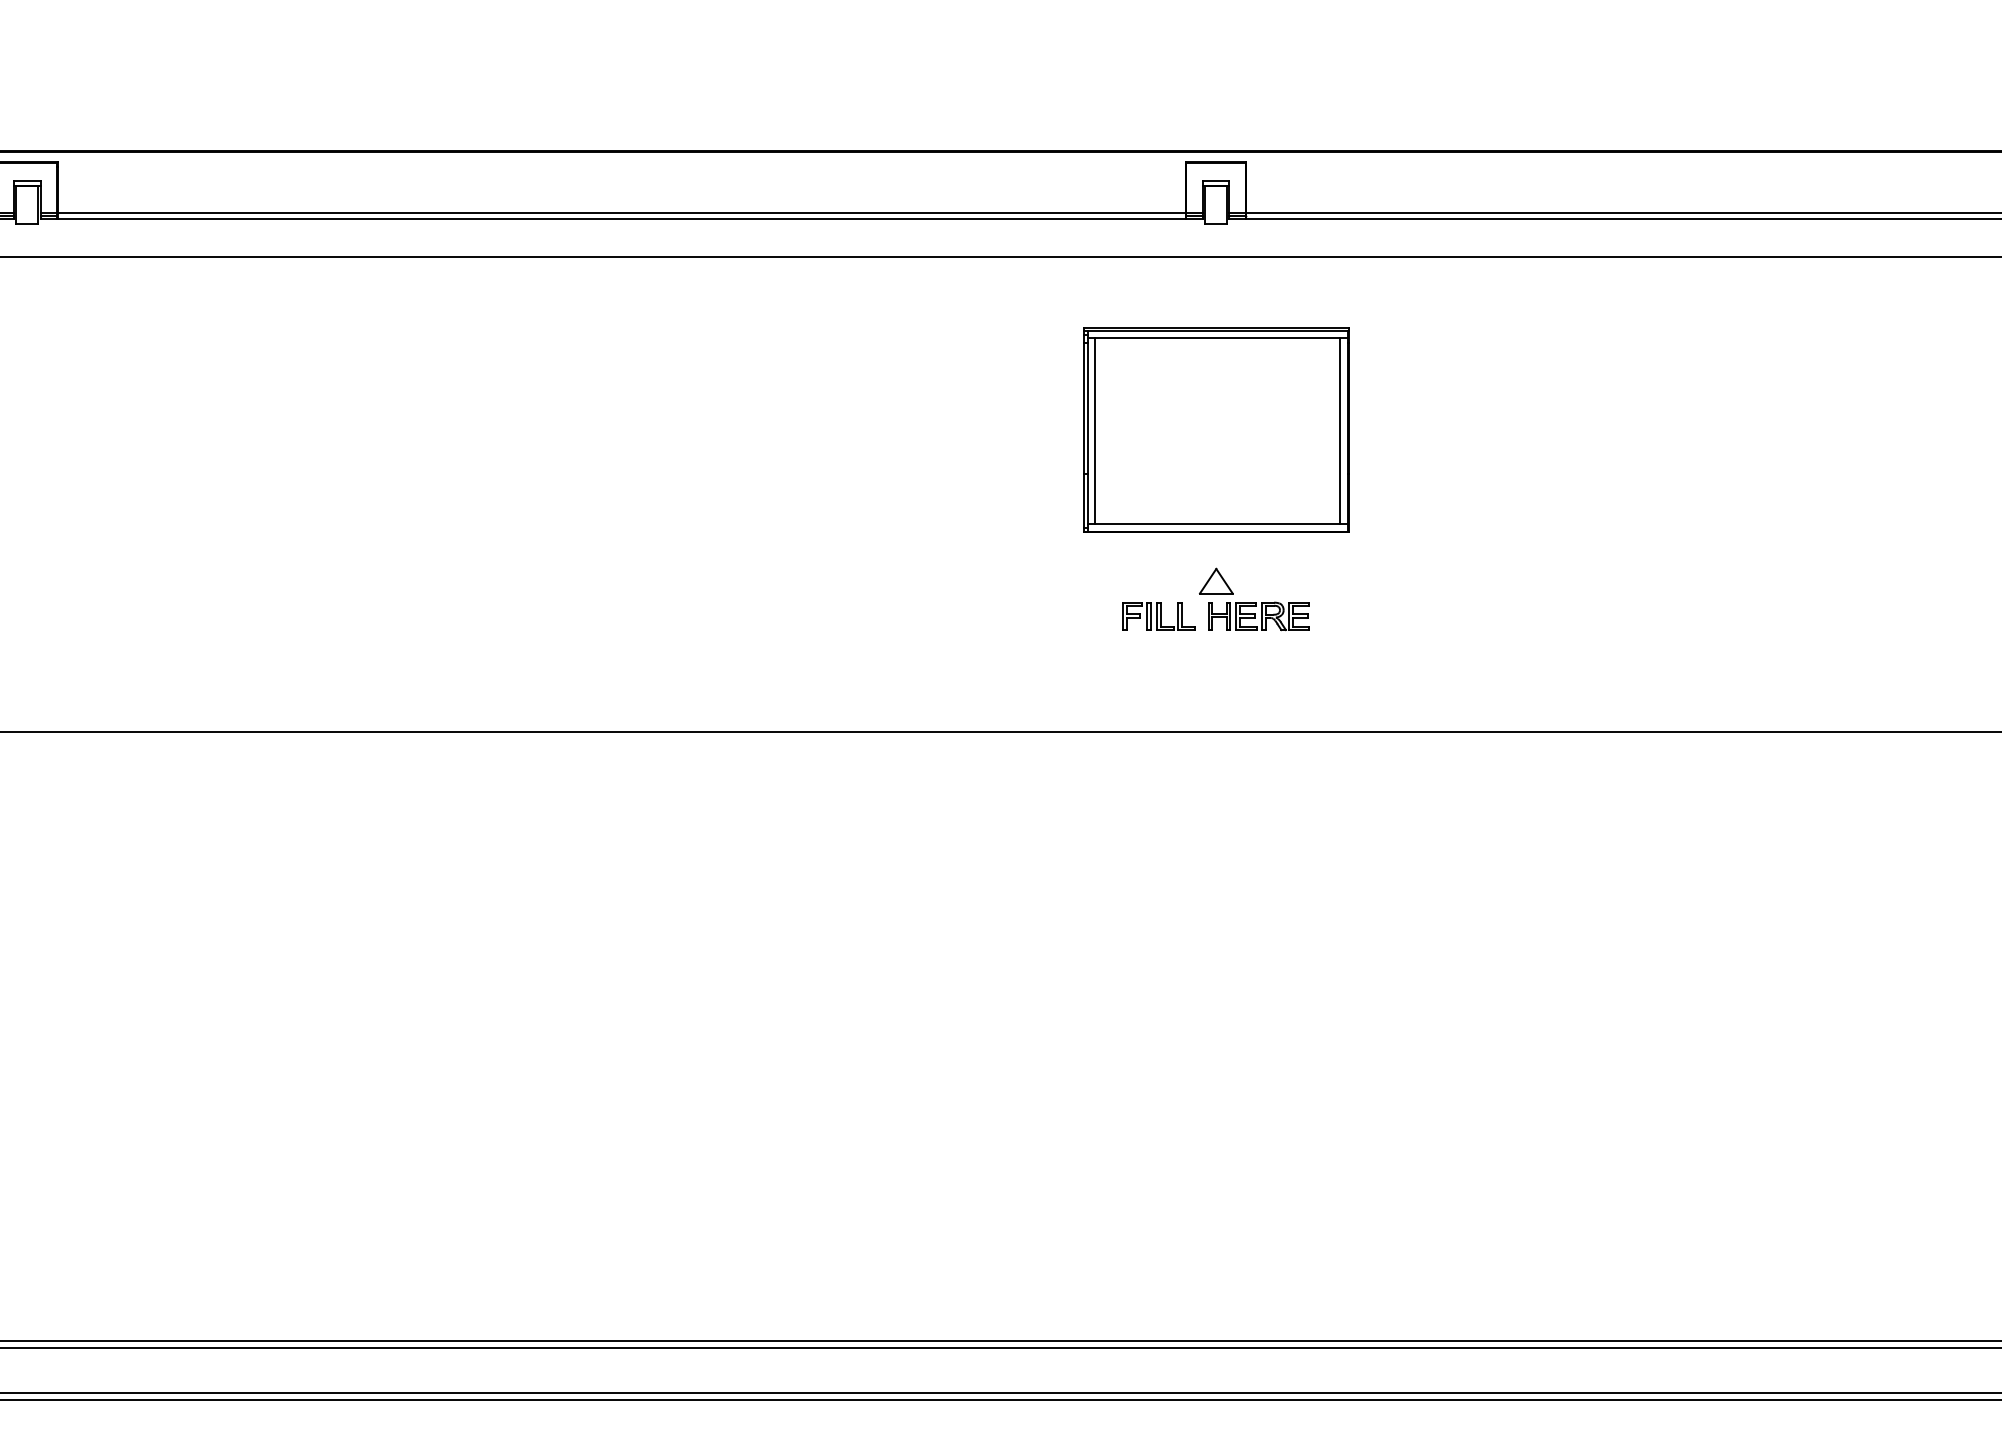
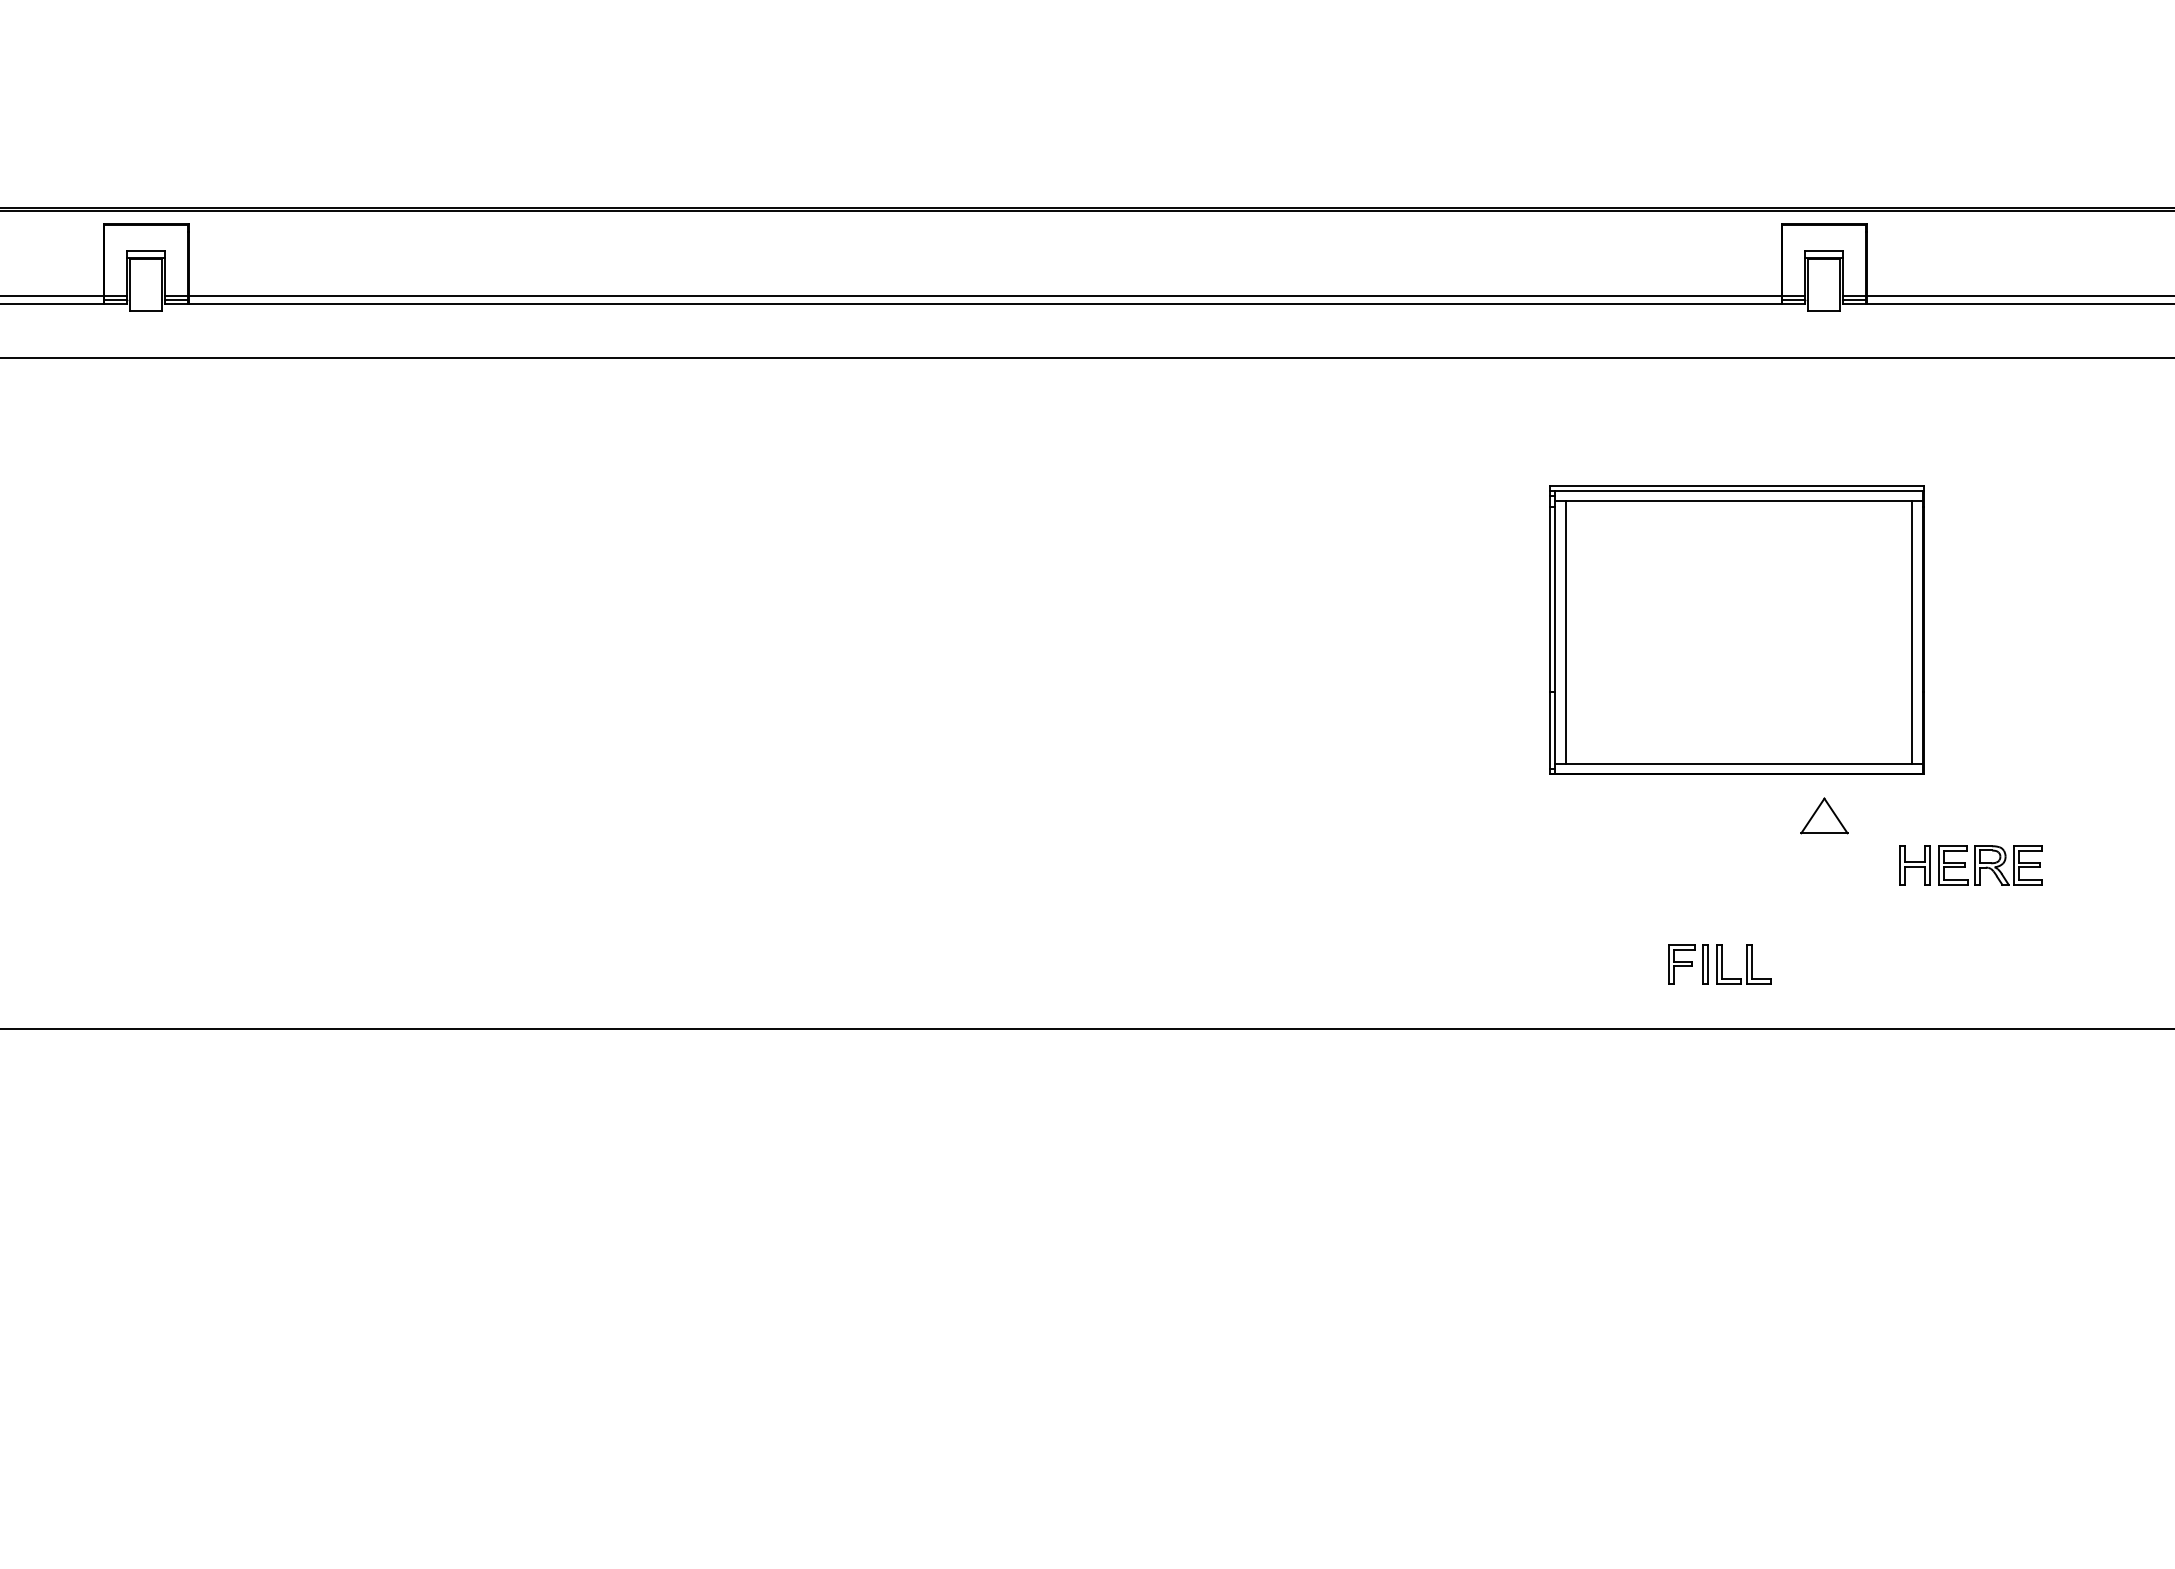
part: (1216, 429) -> (1737, 629), moved
part: (1158, 616) -> (1718, 964), moved
part: (1258, 616) -> (1970, 865), moved

